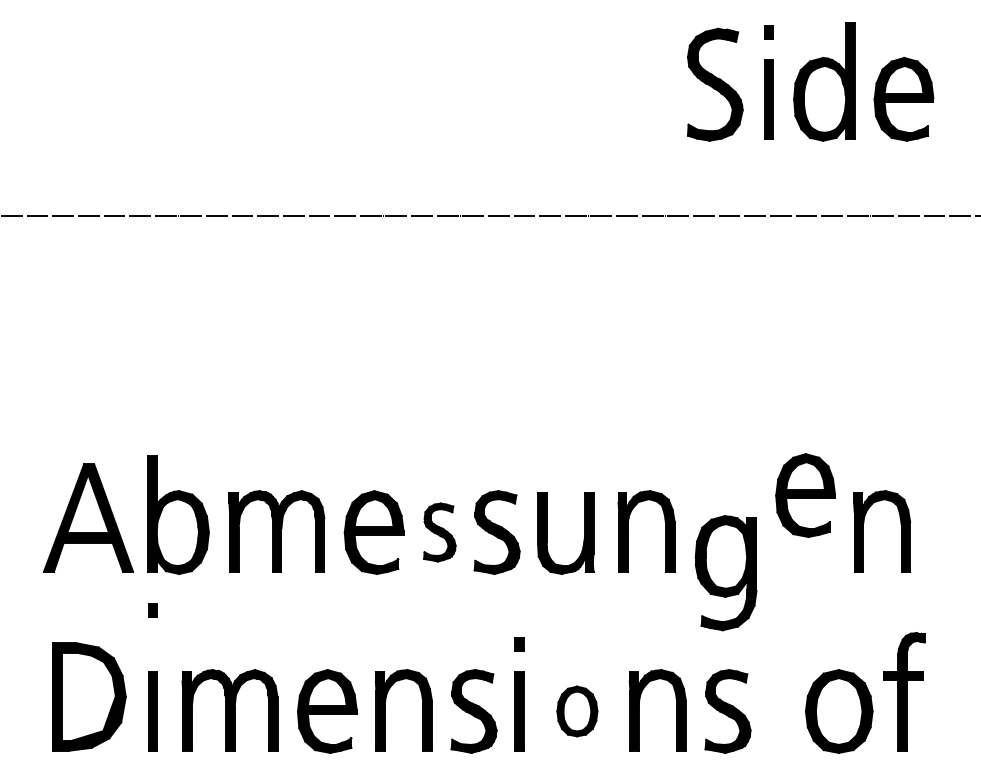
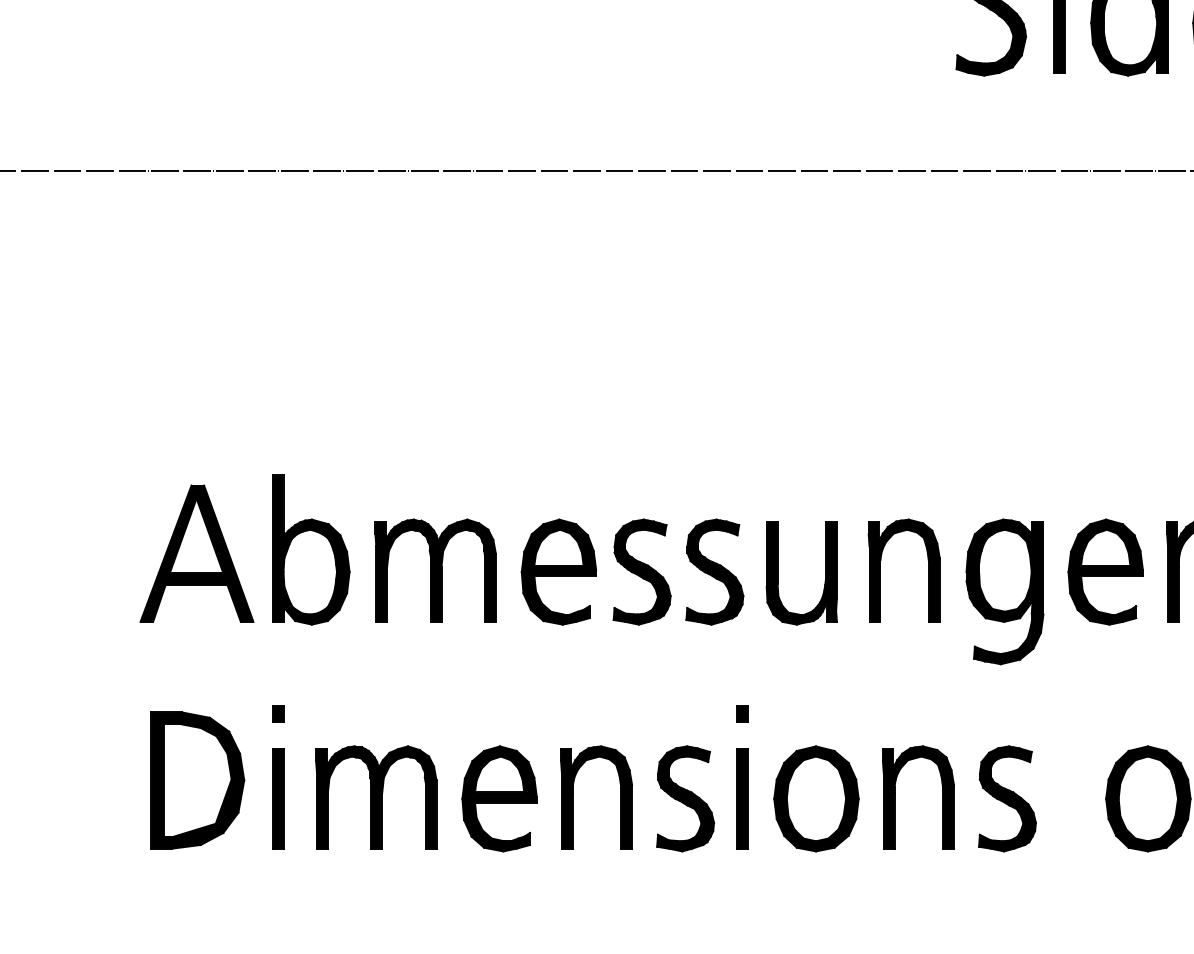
part: (805, 495) -> (1105, 572), moved
part: (439, 532) -> (641, 572), size x1.43
part: (725, 573) -> (1004, 592), moved
part: (152, 610) -> (278, 713), moved
part: (577, 711) -> (816, 798), size x1.67

